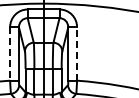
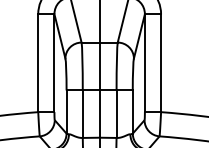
line: (10, 53) -> (38, 62), dashed -> solid
line: (77, 53) -> (161, 62), dashed -> solid

